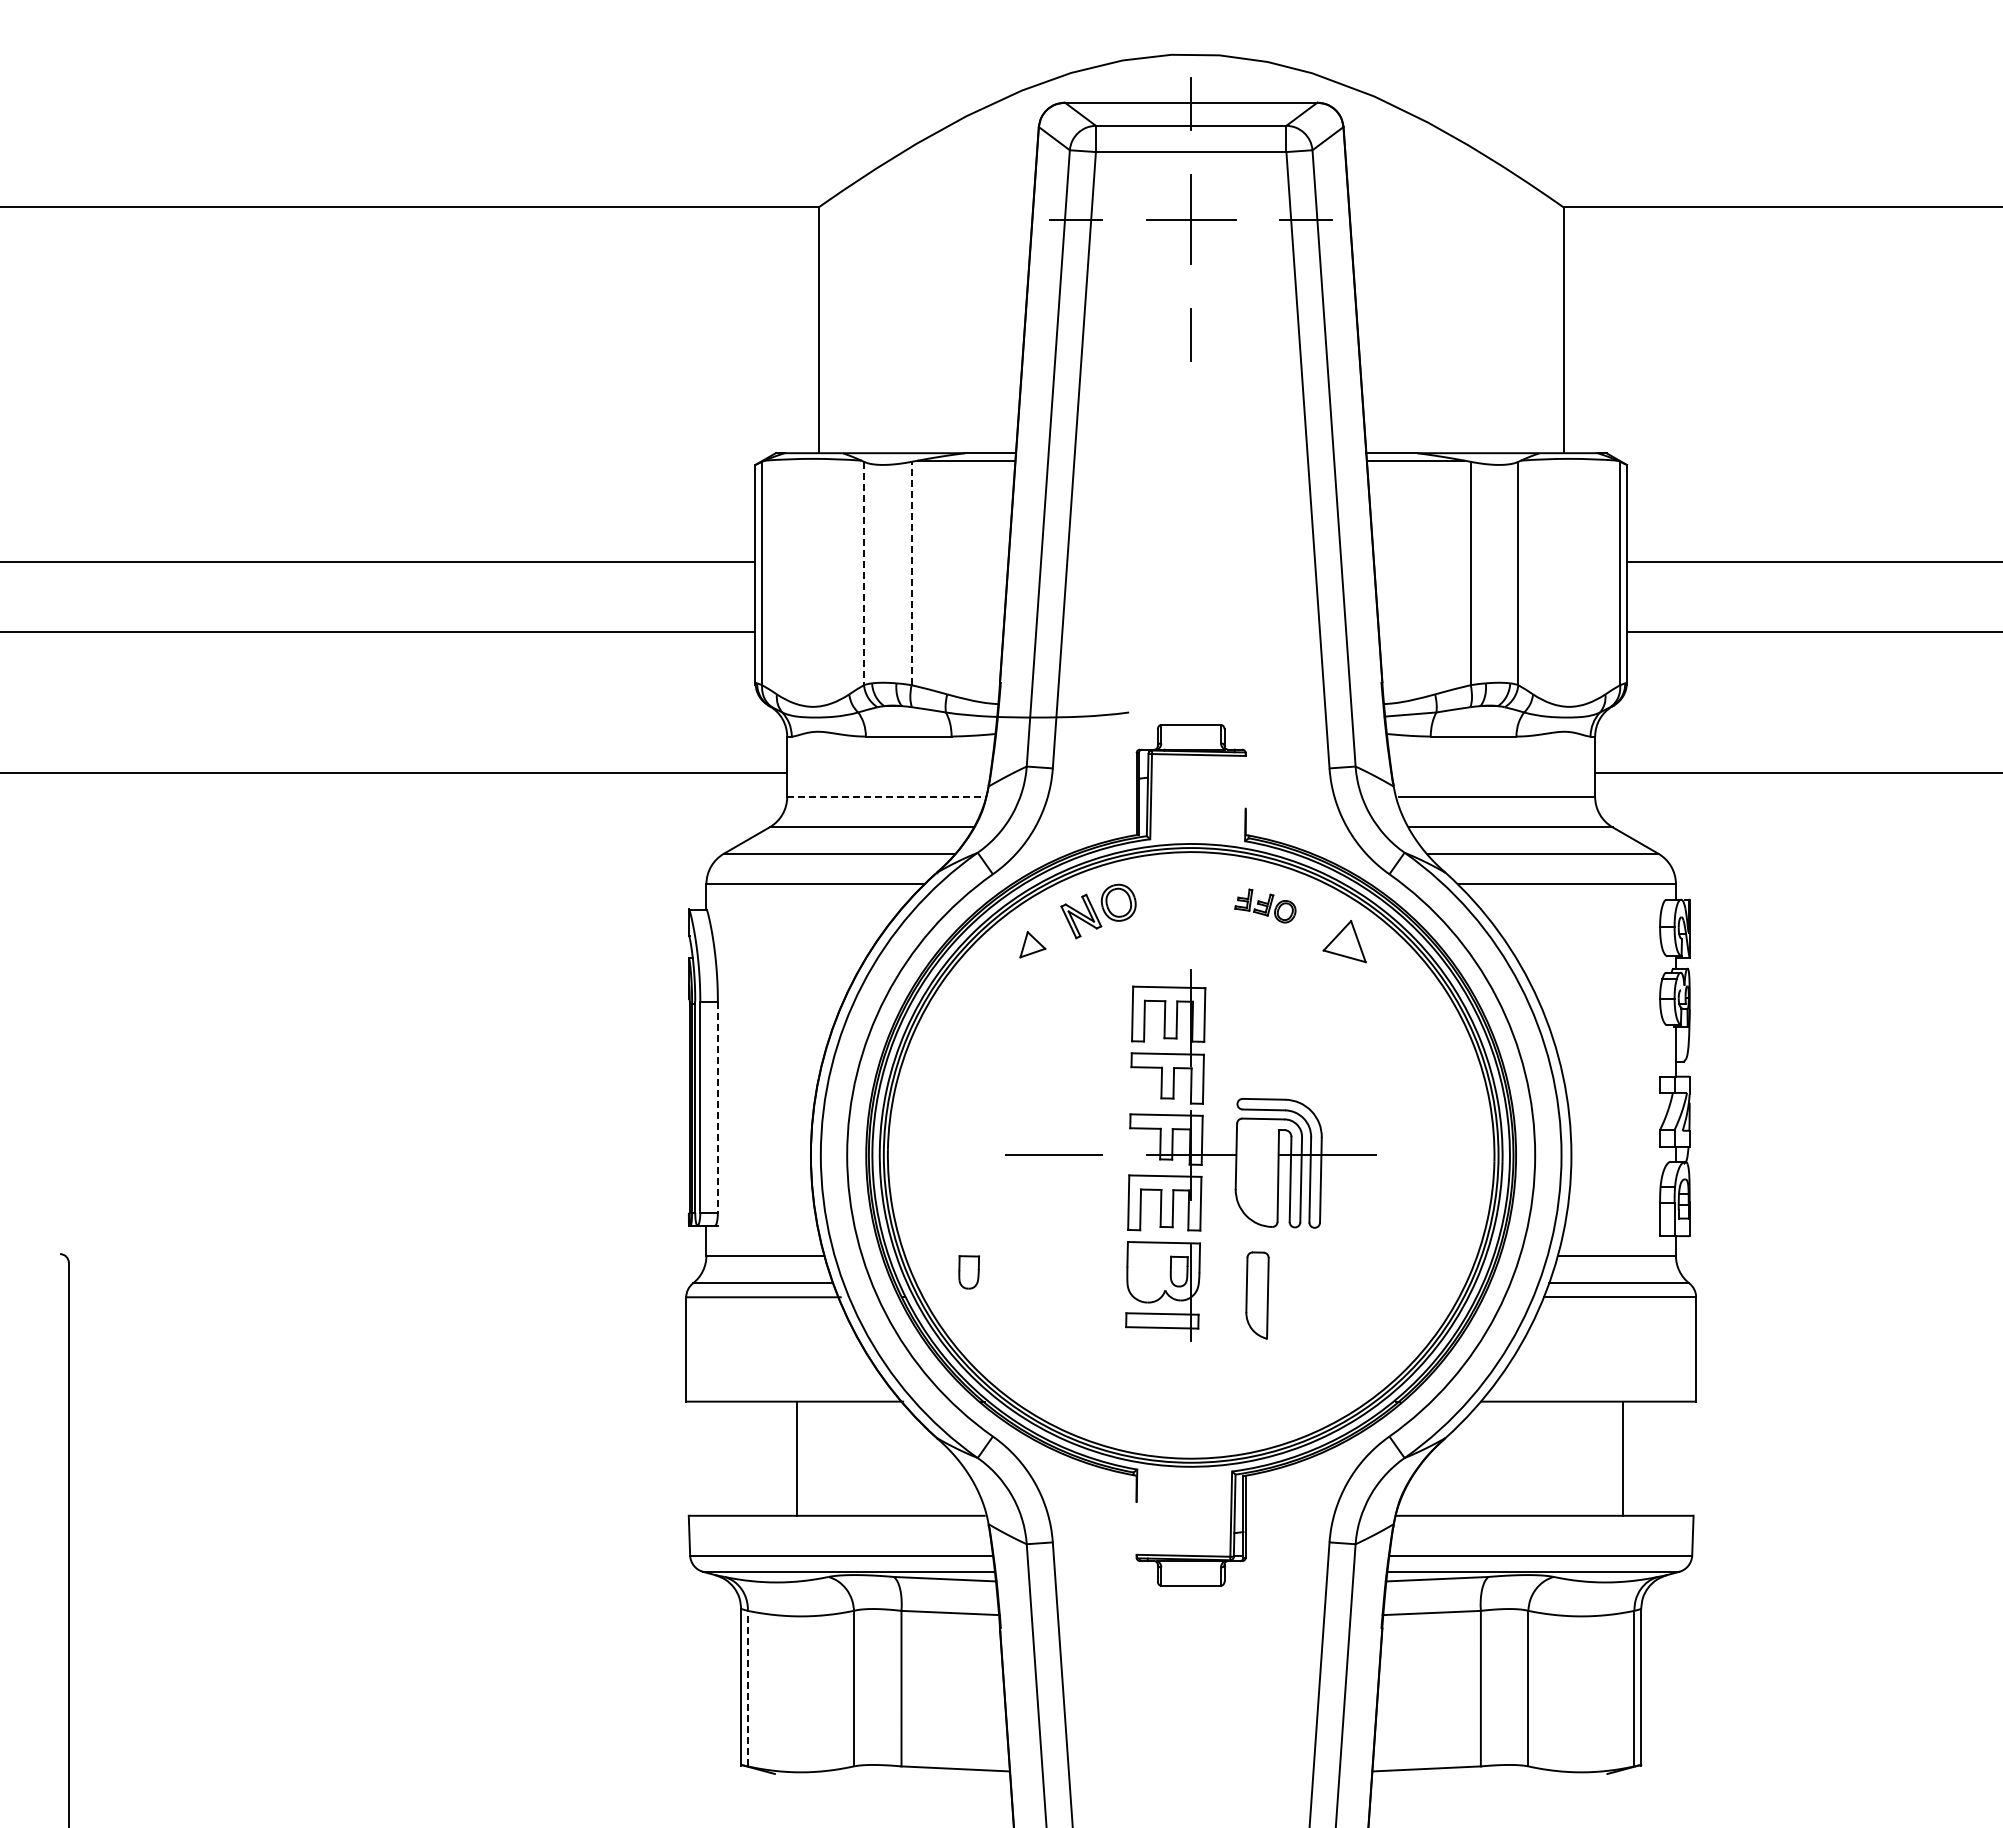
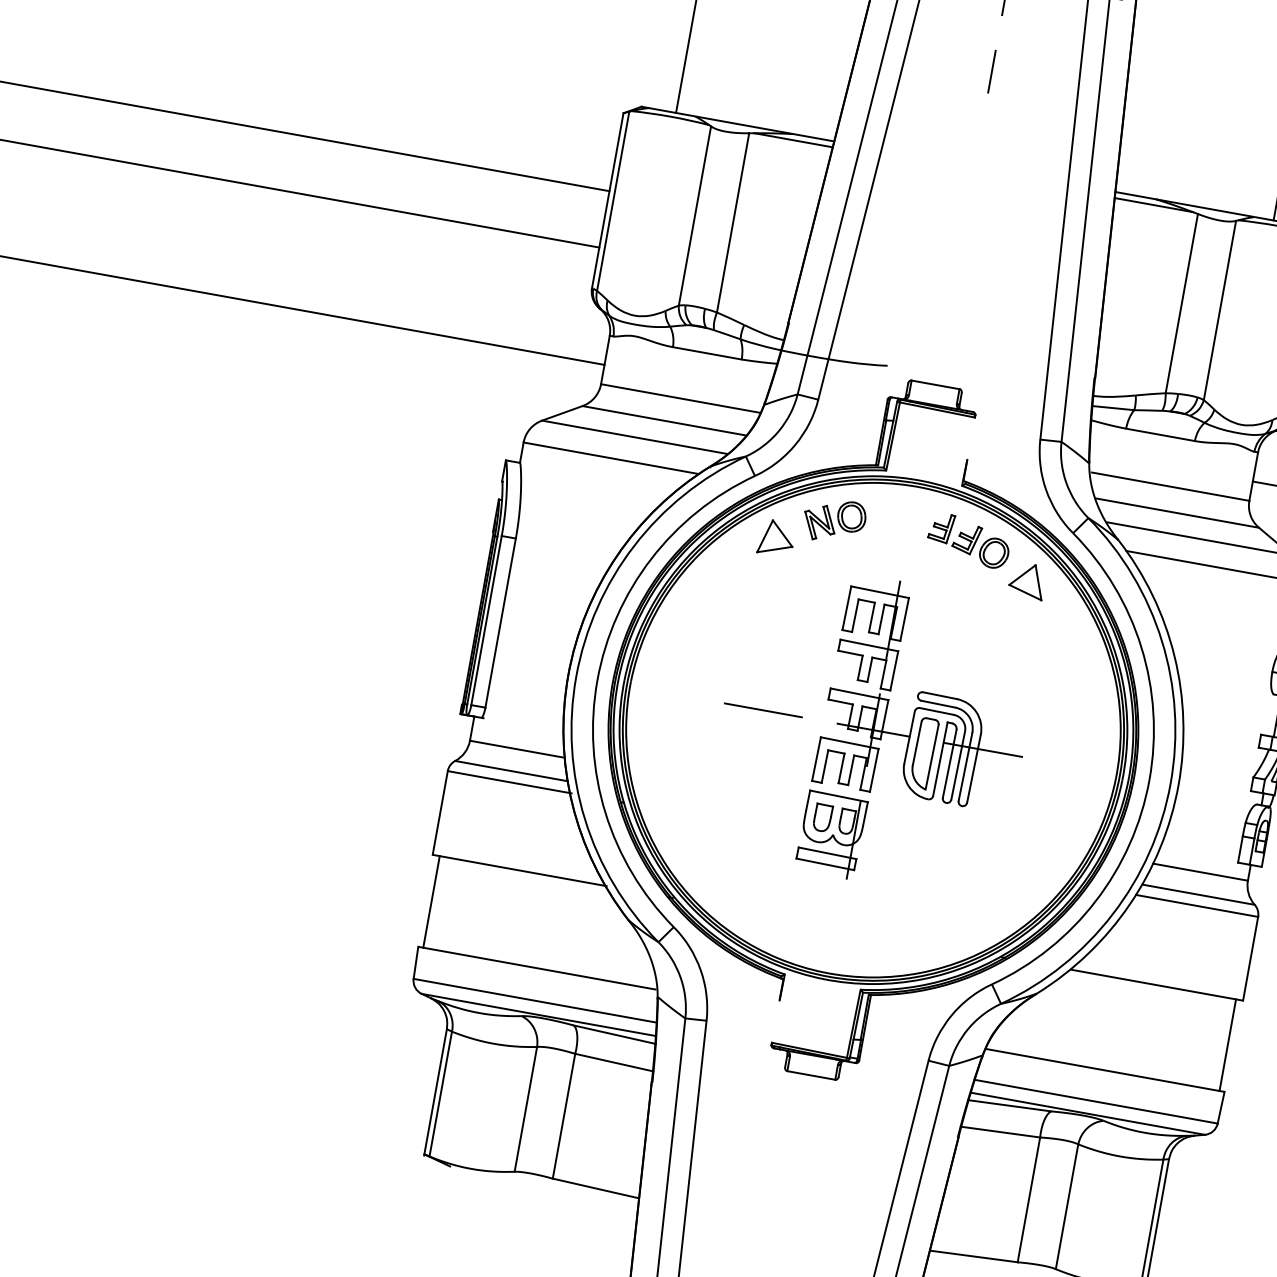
line: (864, 573) -> (695, 216), dashed -> solid
line: (911, 573) -> (733, 222), dashed -> solid
line: (886, 796) -> (680, 398), dashed -> solid
part: (1265, 905) -> (969, 540), size x1.67
part: (1032, 944) -> (776, 538), size x1.67
line: (717, 1107) -> (500, 623), dashed -> solid
part: (968, 1272) -> (822, 817), moved
part: (1257, 1295) -> (924, 753), moved
line: (797, 1458) -> (431, 901), moved
line: (1623, 1458) -> (1227, 1045), moved
line: (747, 1688) -> (440, 1093), dashed -> solid

